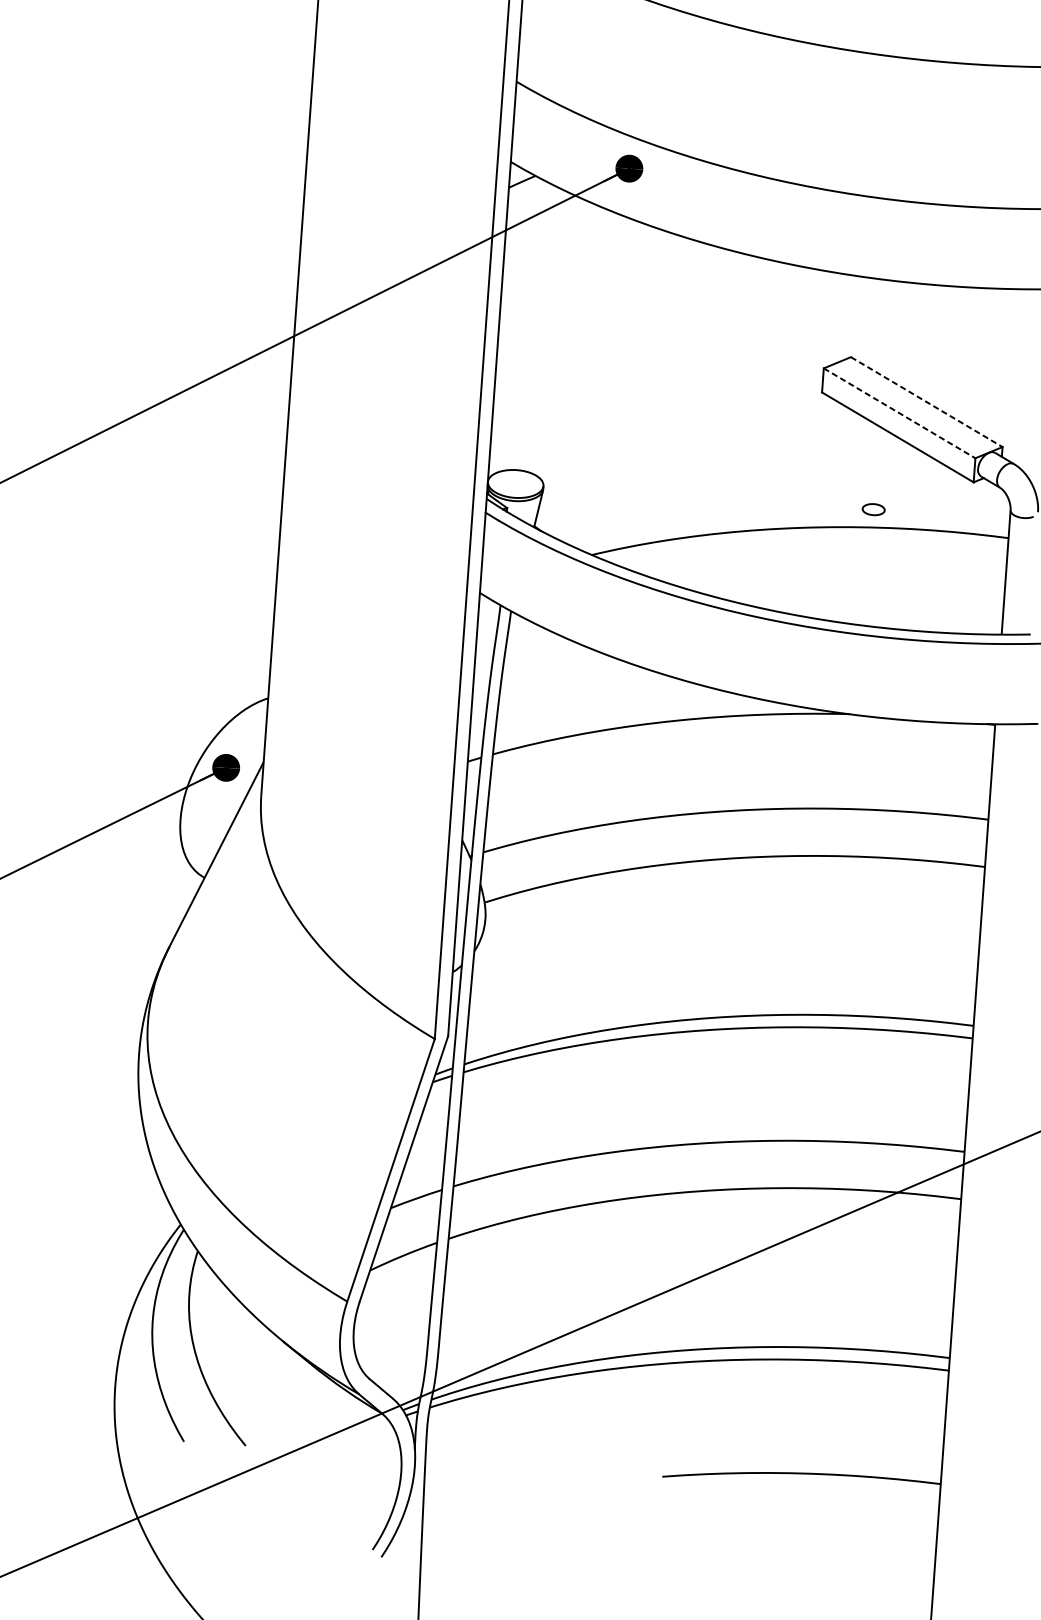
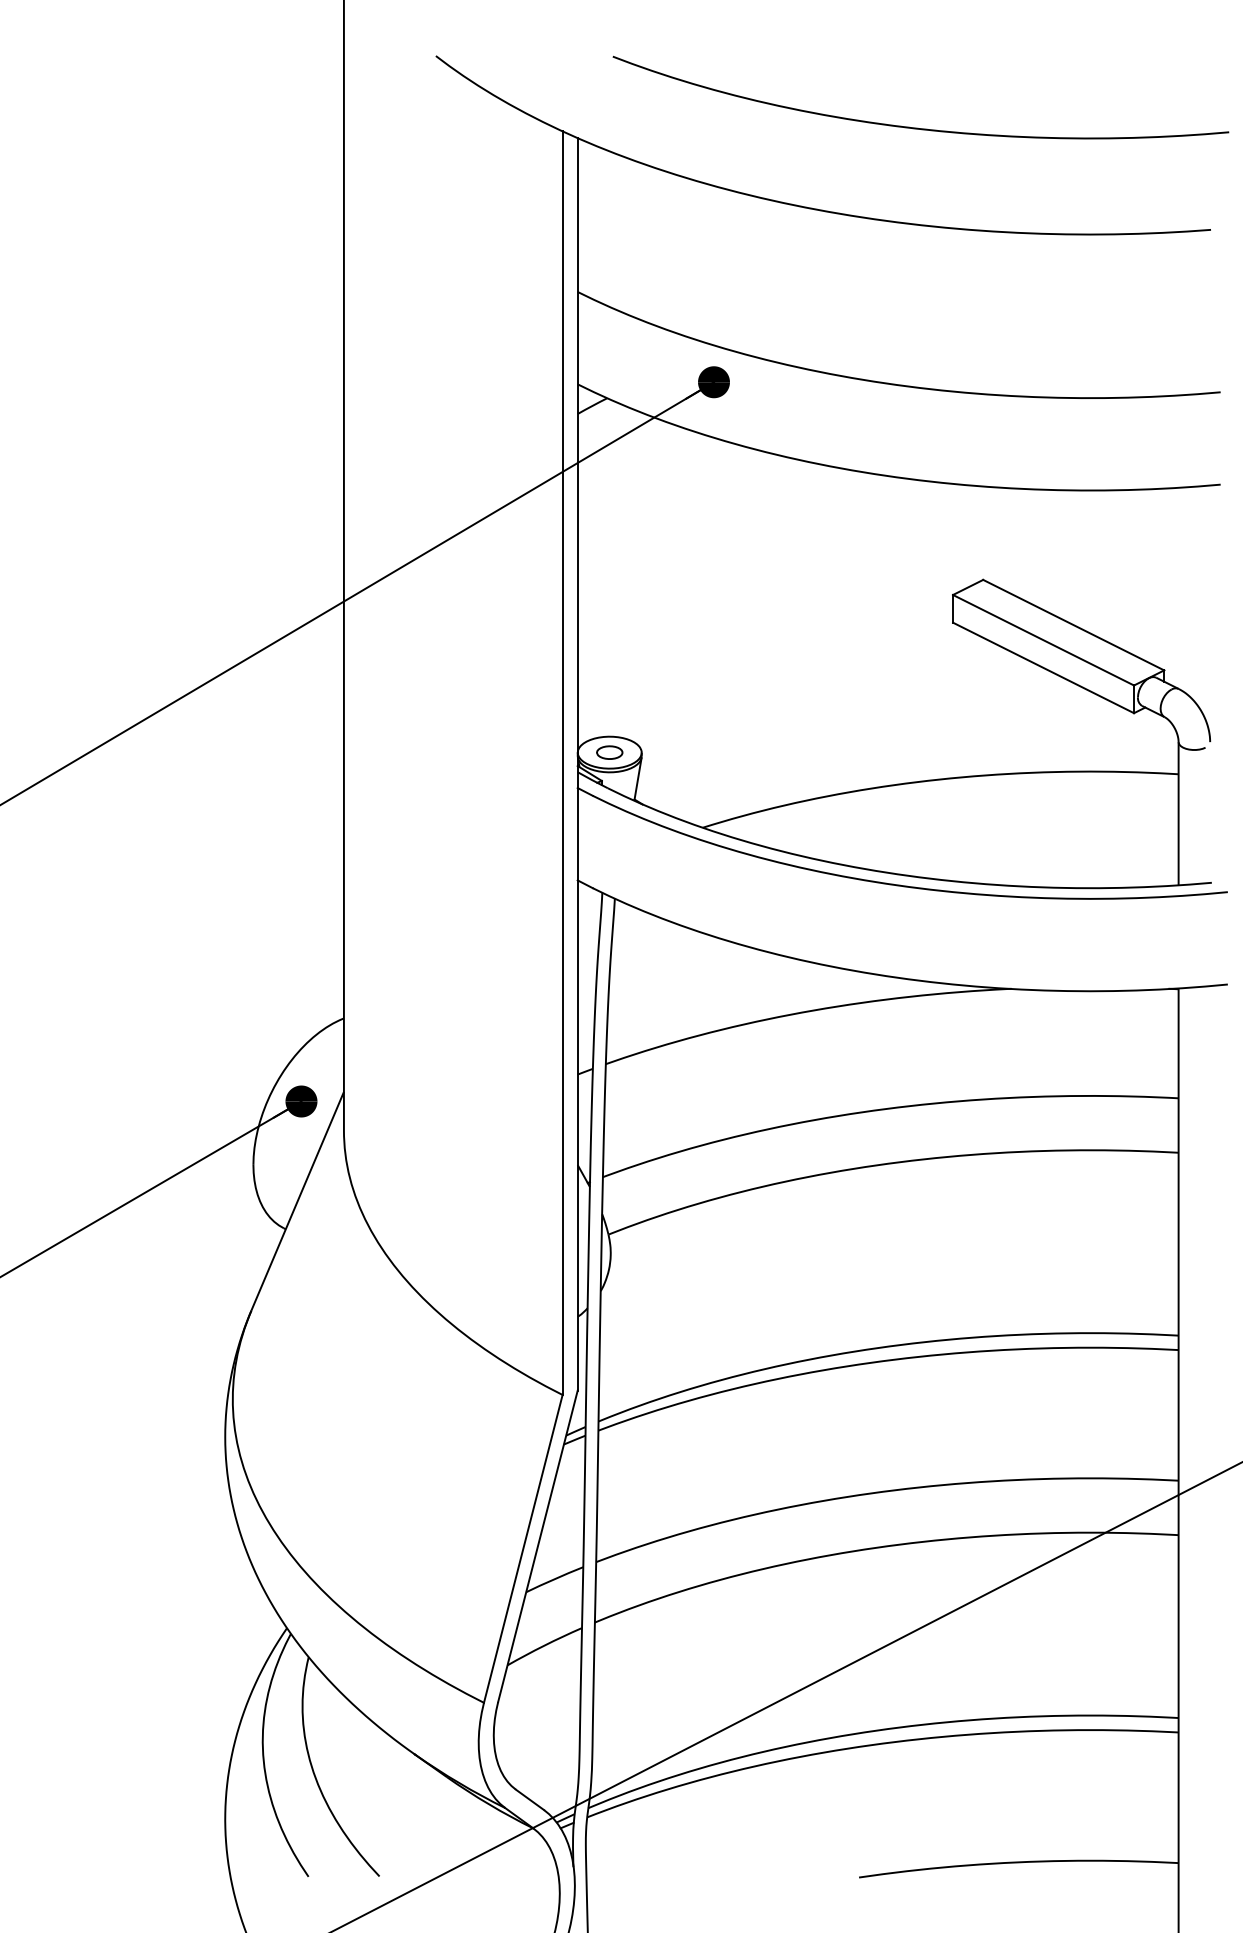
line: (927, 402) -> (1074, 625), dashed -> solid
line: (900, 413) -> (1044, 640), dashed -> solid
part: (873, 509) -> (609, 752), moved

